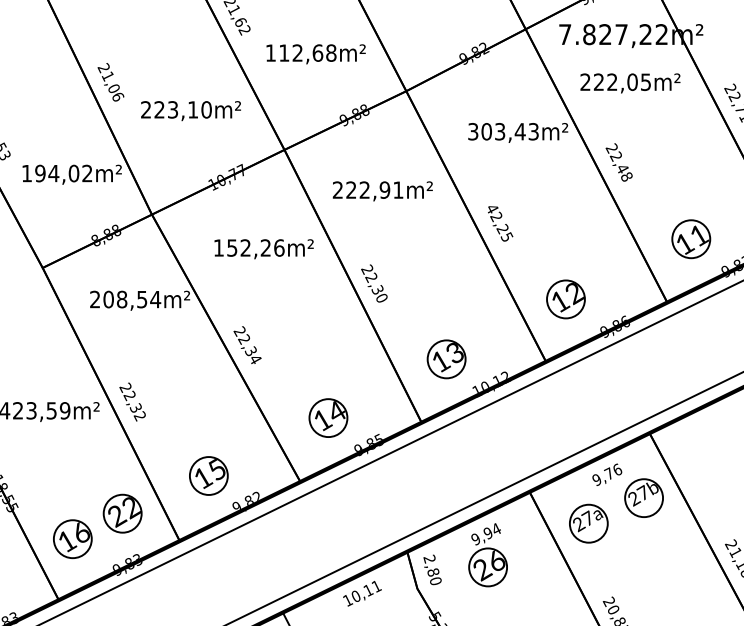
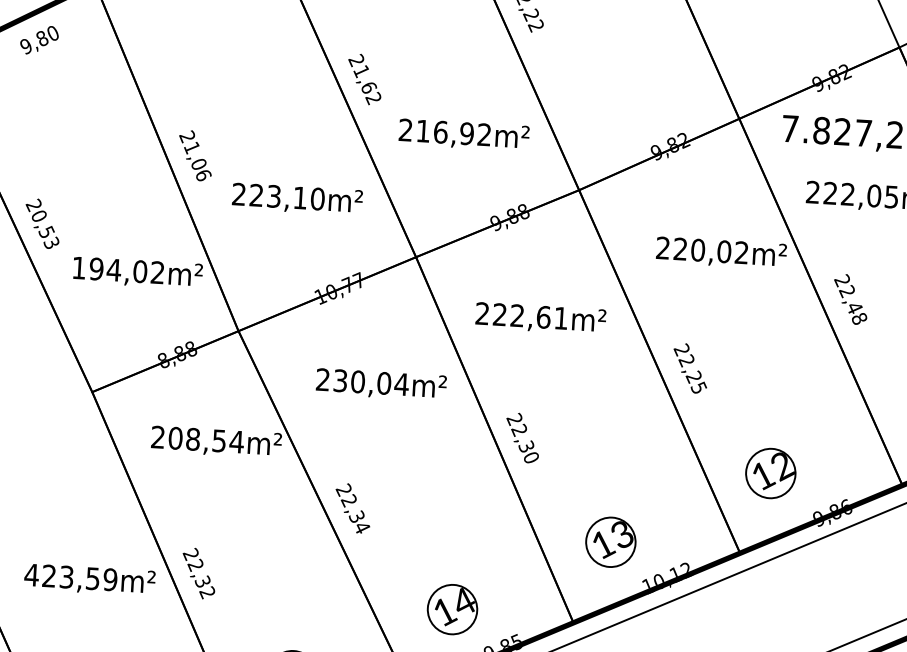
text: (300, 52) -> (444, 131), 112,68m² -> 216,92m²
text: (503, 131) -> (702, 250), 303,43m² -> 220,02m²
text: (384, 189) -> (543, 316), 222,91m² -> 222,61m²
text: (492, 208) -> (682, 349), 42,25 -> 22,25
text: (248, 247) -> (361, 381), 152,26m² -> 230,04m²

